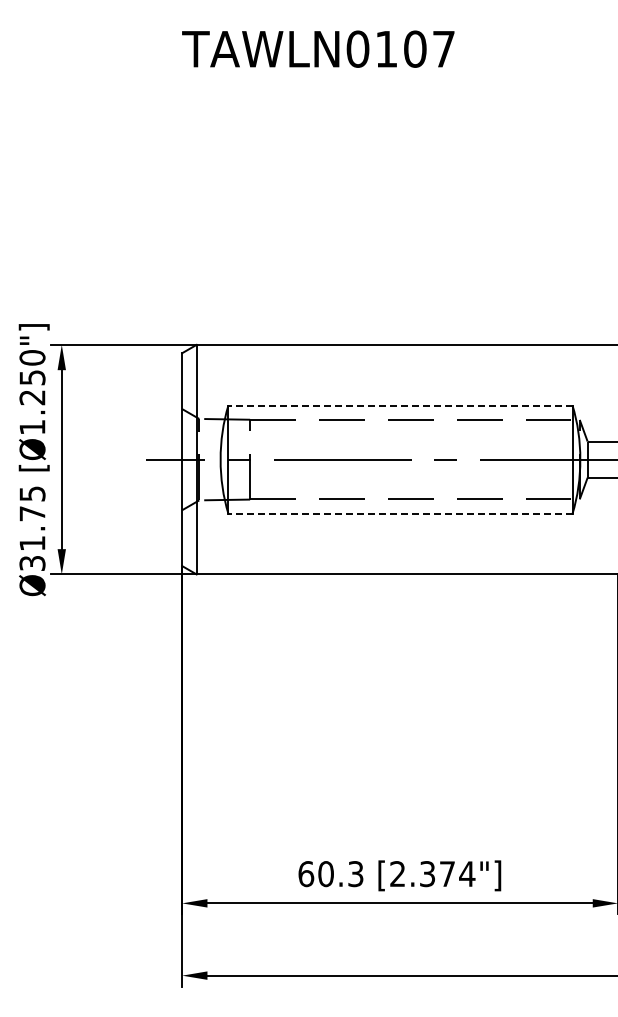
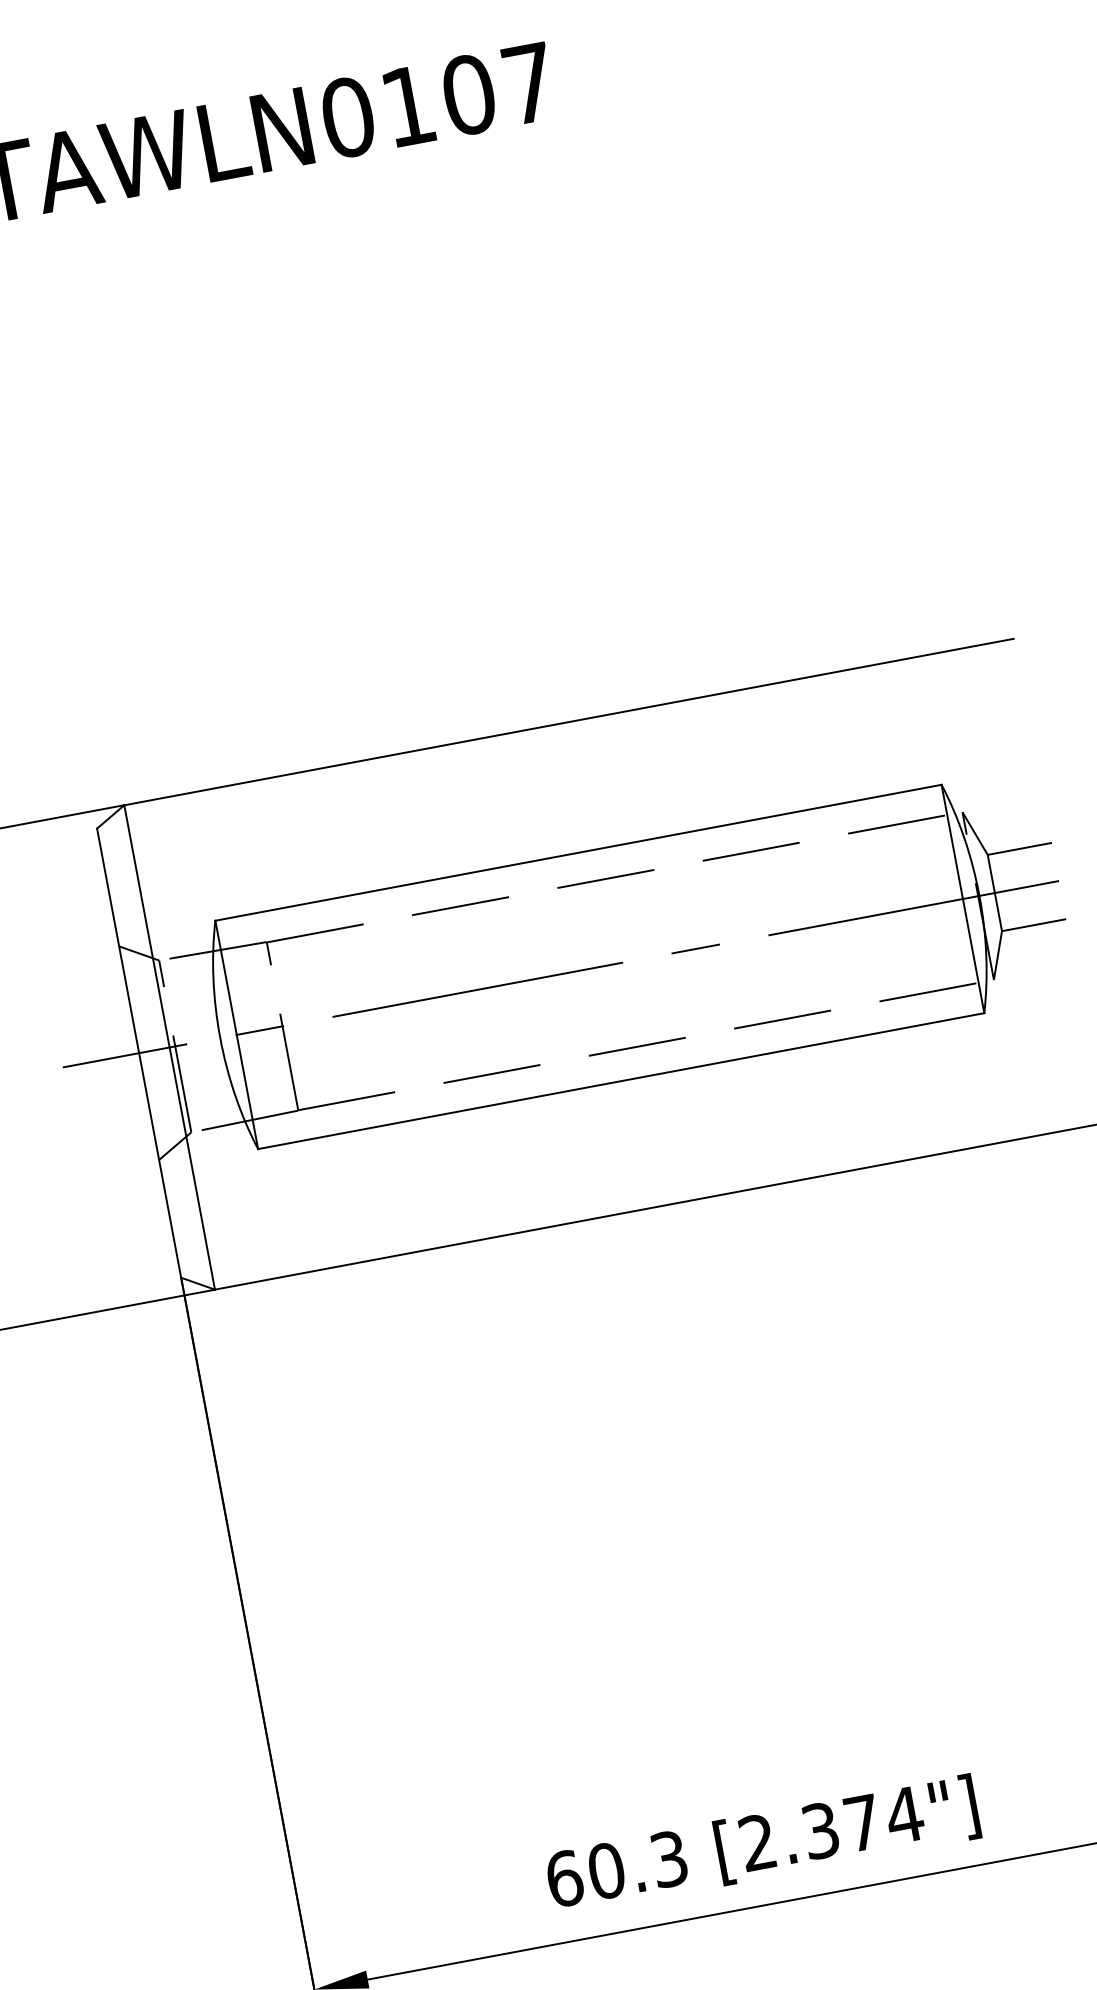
line: (399, 405) -> (576, 853), dashed -> solid
line: (399, 513) -> (619, 1080), dashed -> solid

